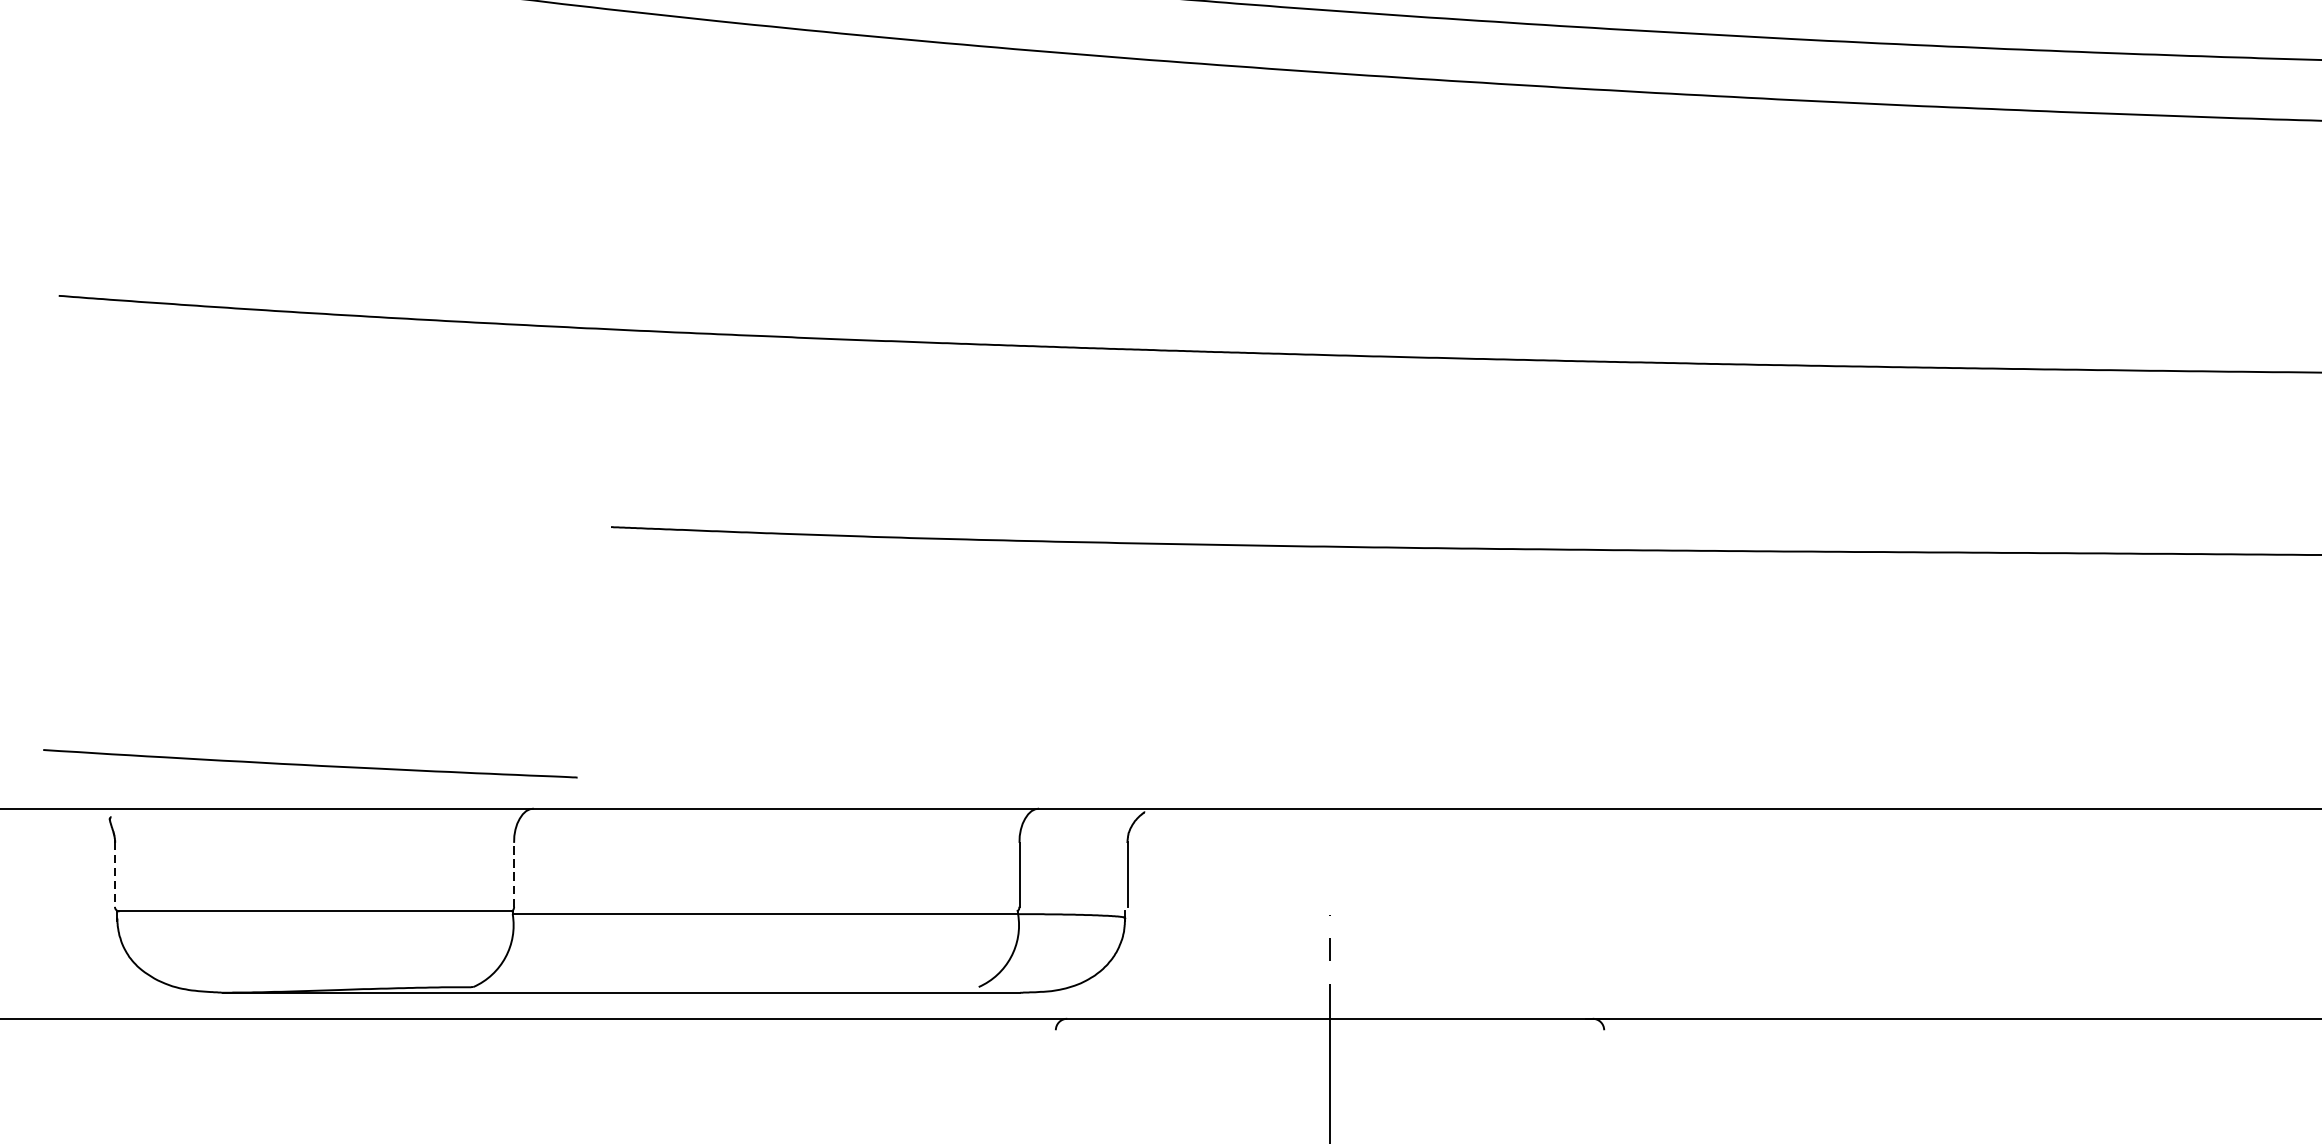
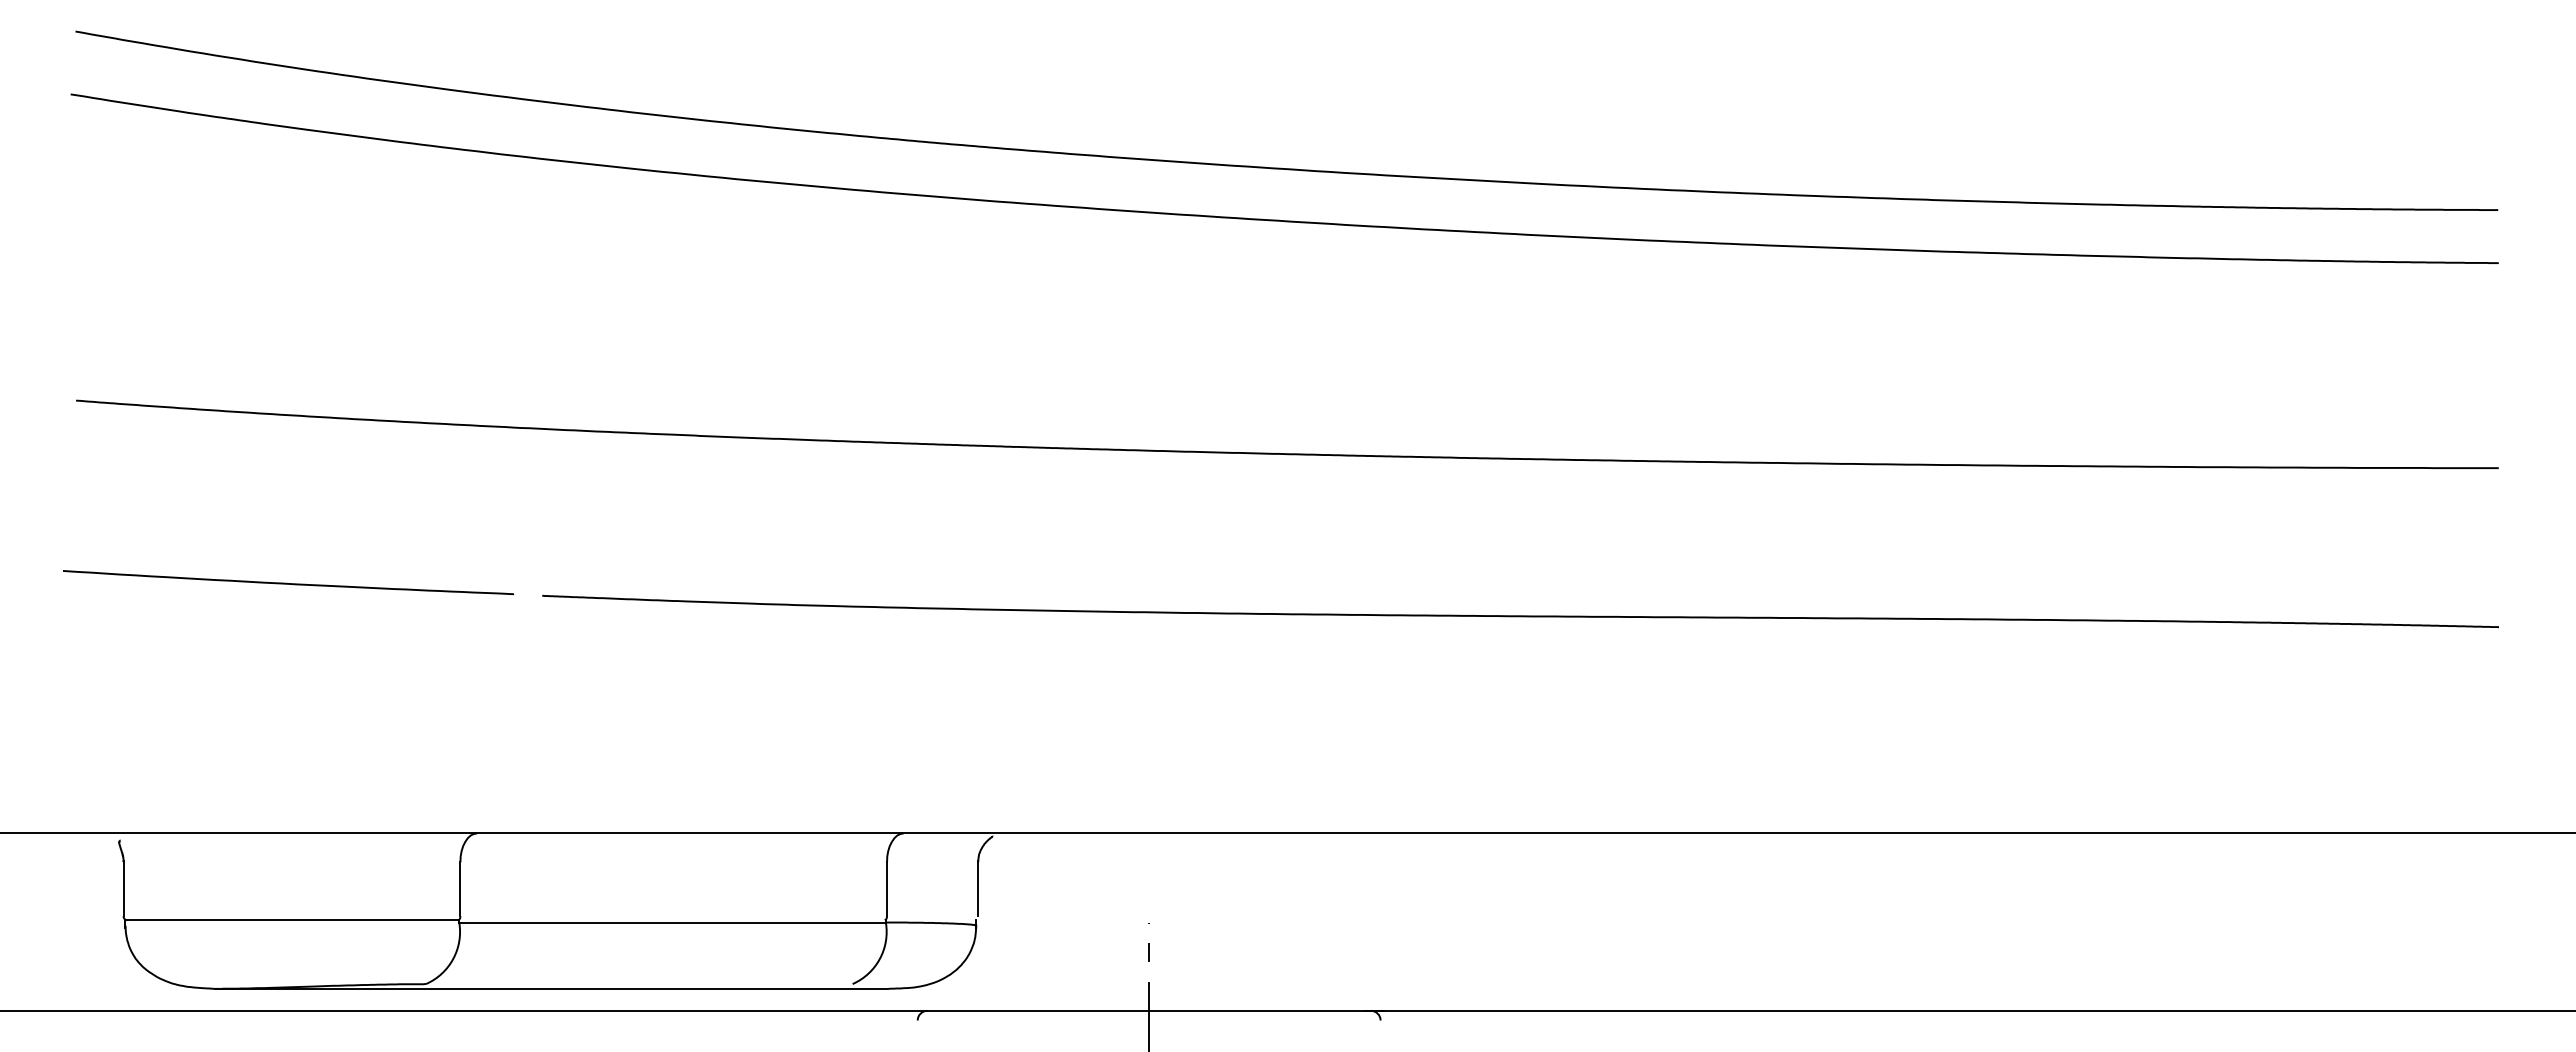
curve: (309, 763) -> (287, 582), moved
line: (114, 873) -> (123, 888), dashed -> solid
line: (514, 873) -> (460, 888), dashed -> solid

